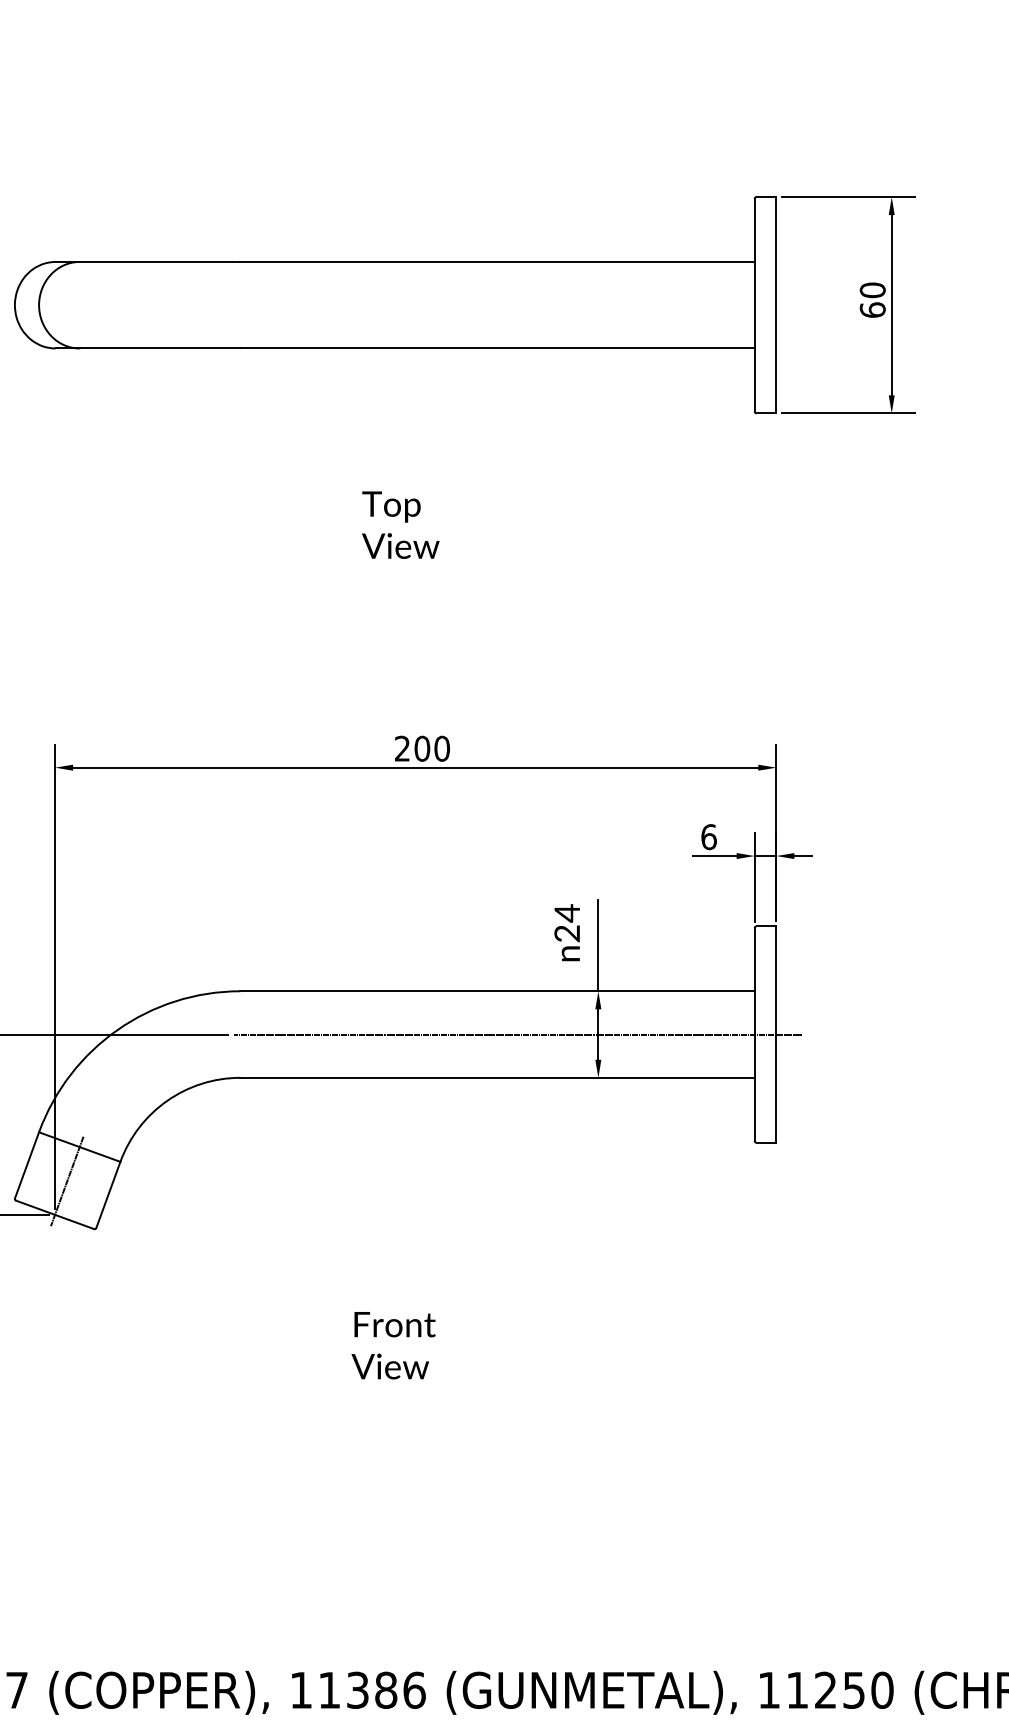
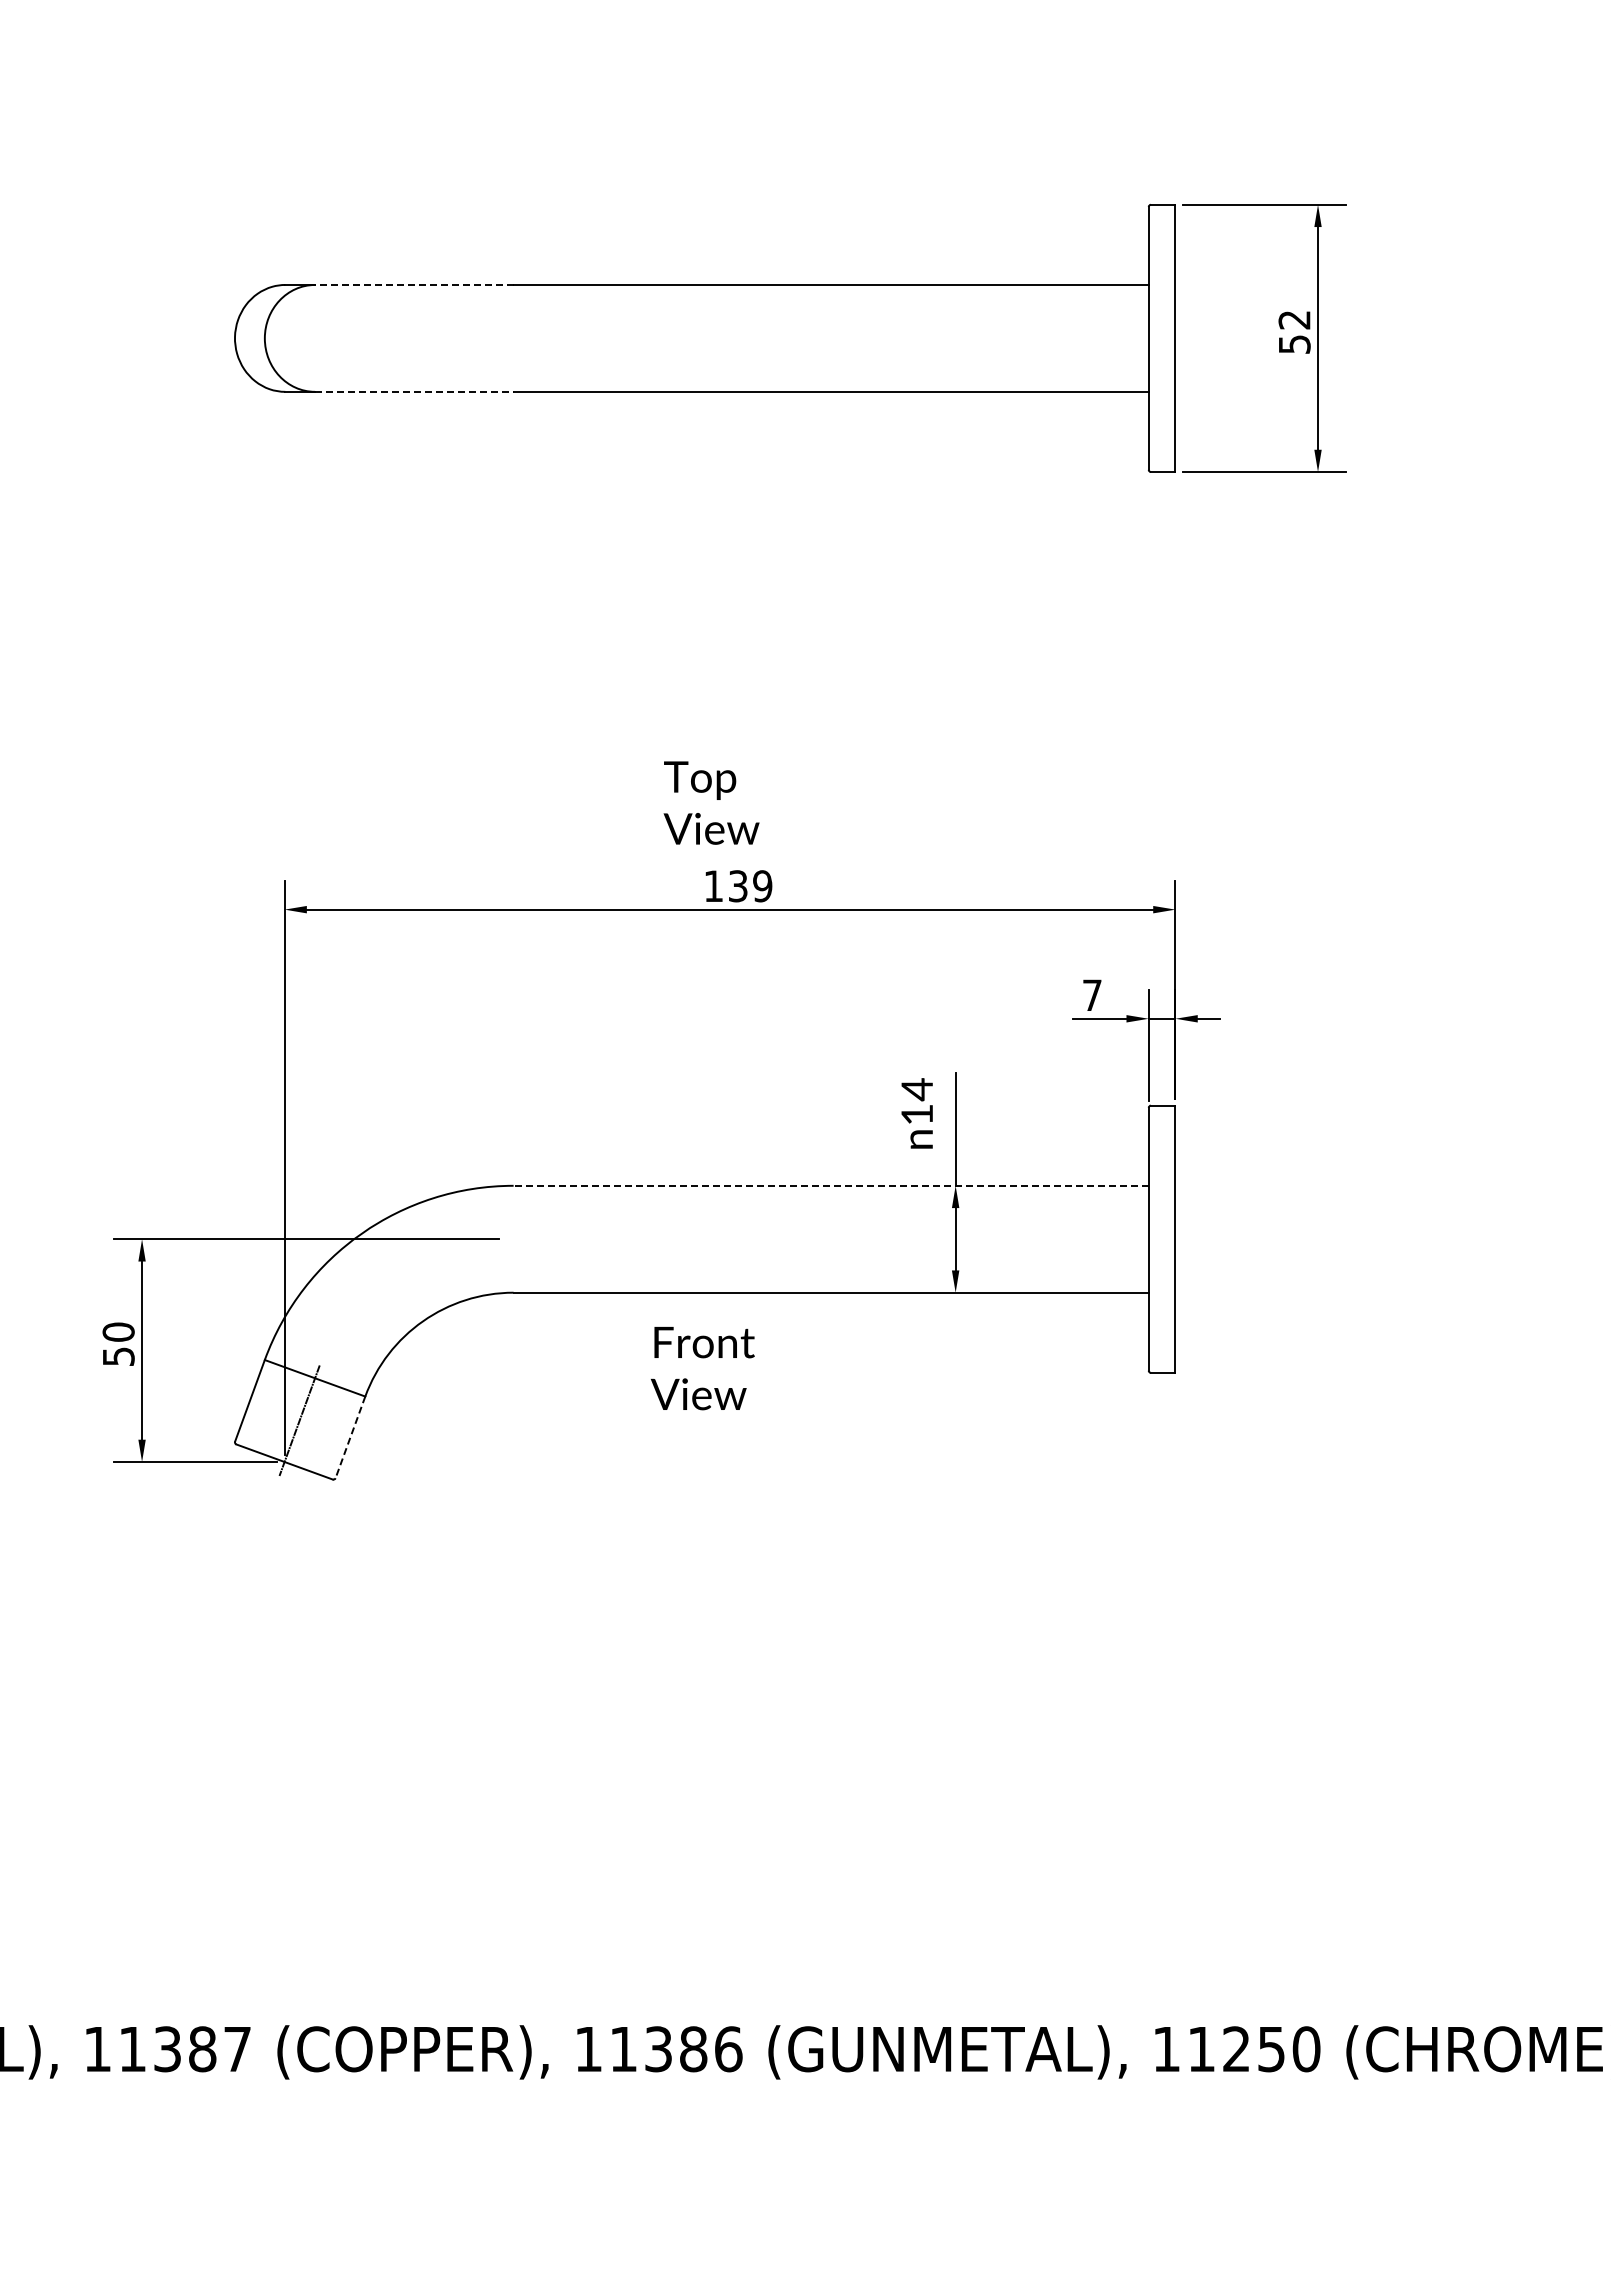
line: (159, 261) -> (413, 284), solid -> dashed
text: (872, 299) -> (1294, 331), 60 -> 52
line: (160, 348) -> (414, 391), solid -> dashed
text: (400, 524) -> (711, 802), moved
text: (422, 748) -> (738, 886), 200 -> 139
text: (709, 837) -> (1092, 995), 6 -> 7
text: (566, 933) -> (916, 1114), 24 -> 14
line: (497, 991) -> (831, 1185), solid -> dashed
line: (517, 1034) -> (855, 1239), removed
line: (108, 1195) -> (350, 1437), solid -> dashed
text: (393, 1345) -> (702, 1368), moved

